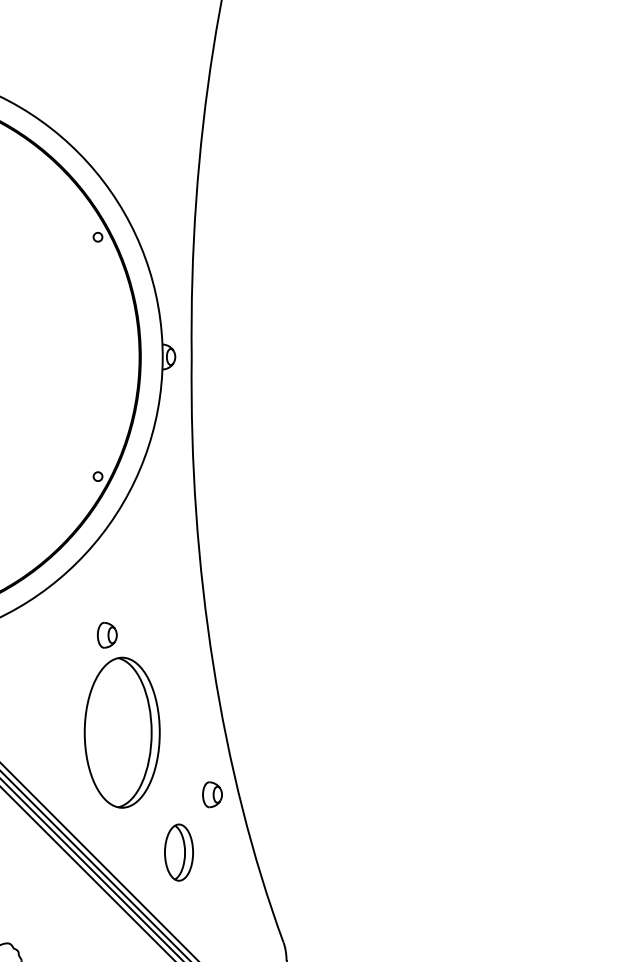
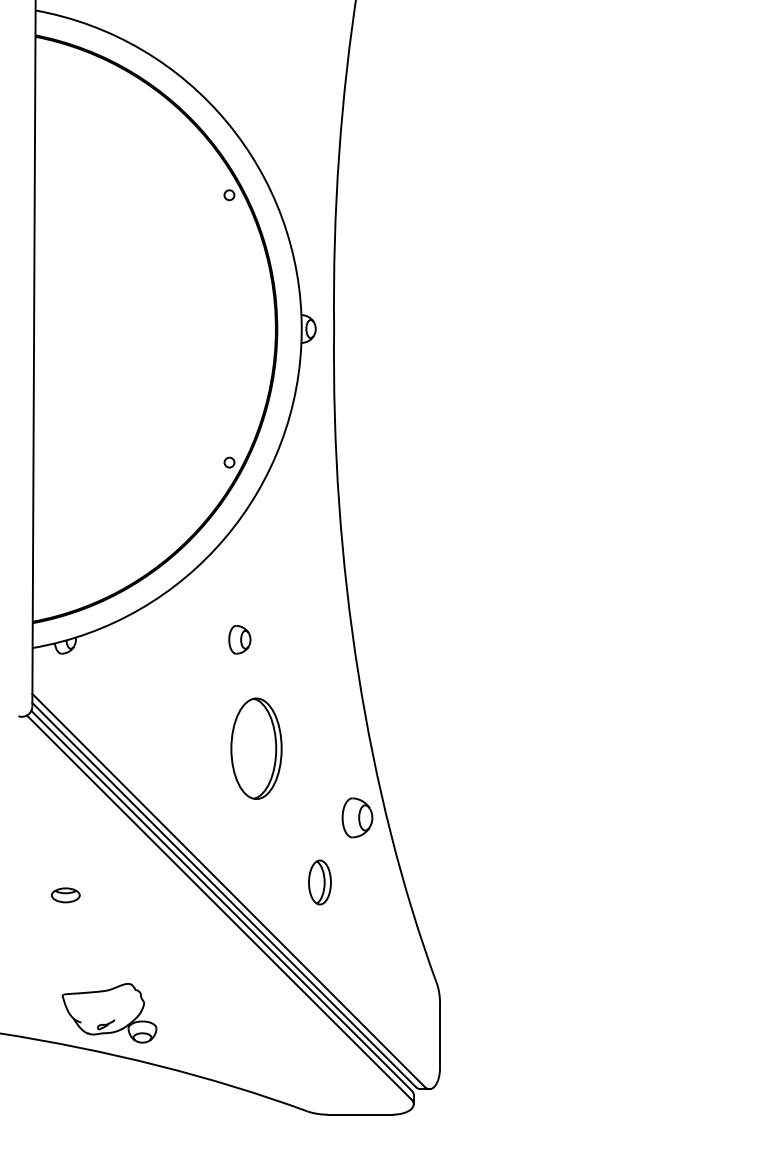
part: (122, 732) -> (256, 748), size x0.6
part: (211, 794) -> (356, 817), size x1.4
part: (178, 852) -> (319, 882), size x0.7

